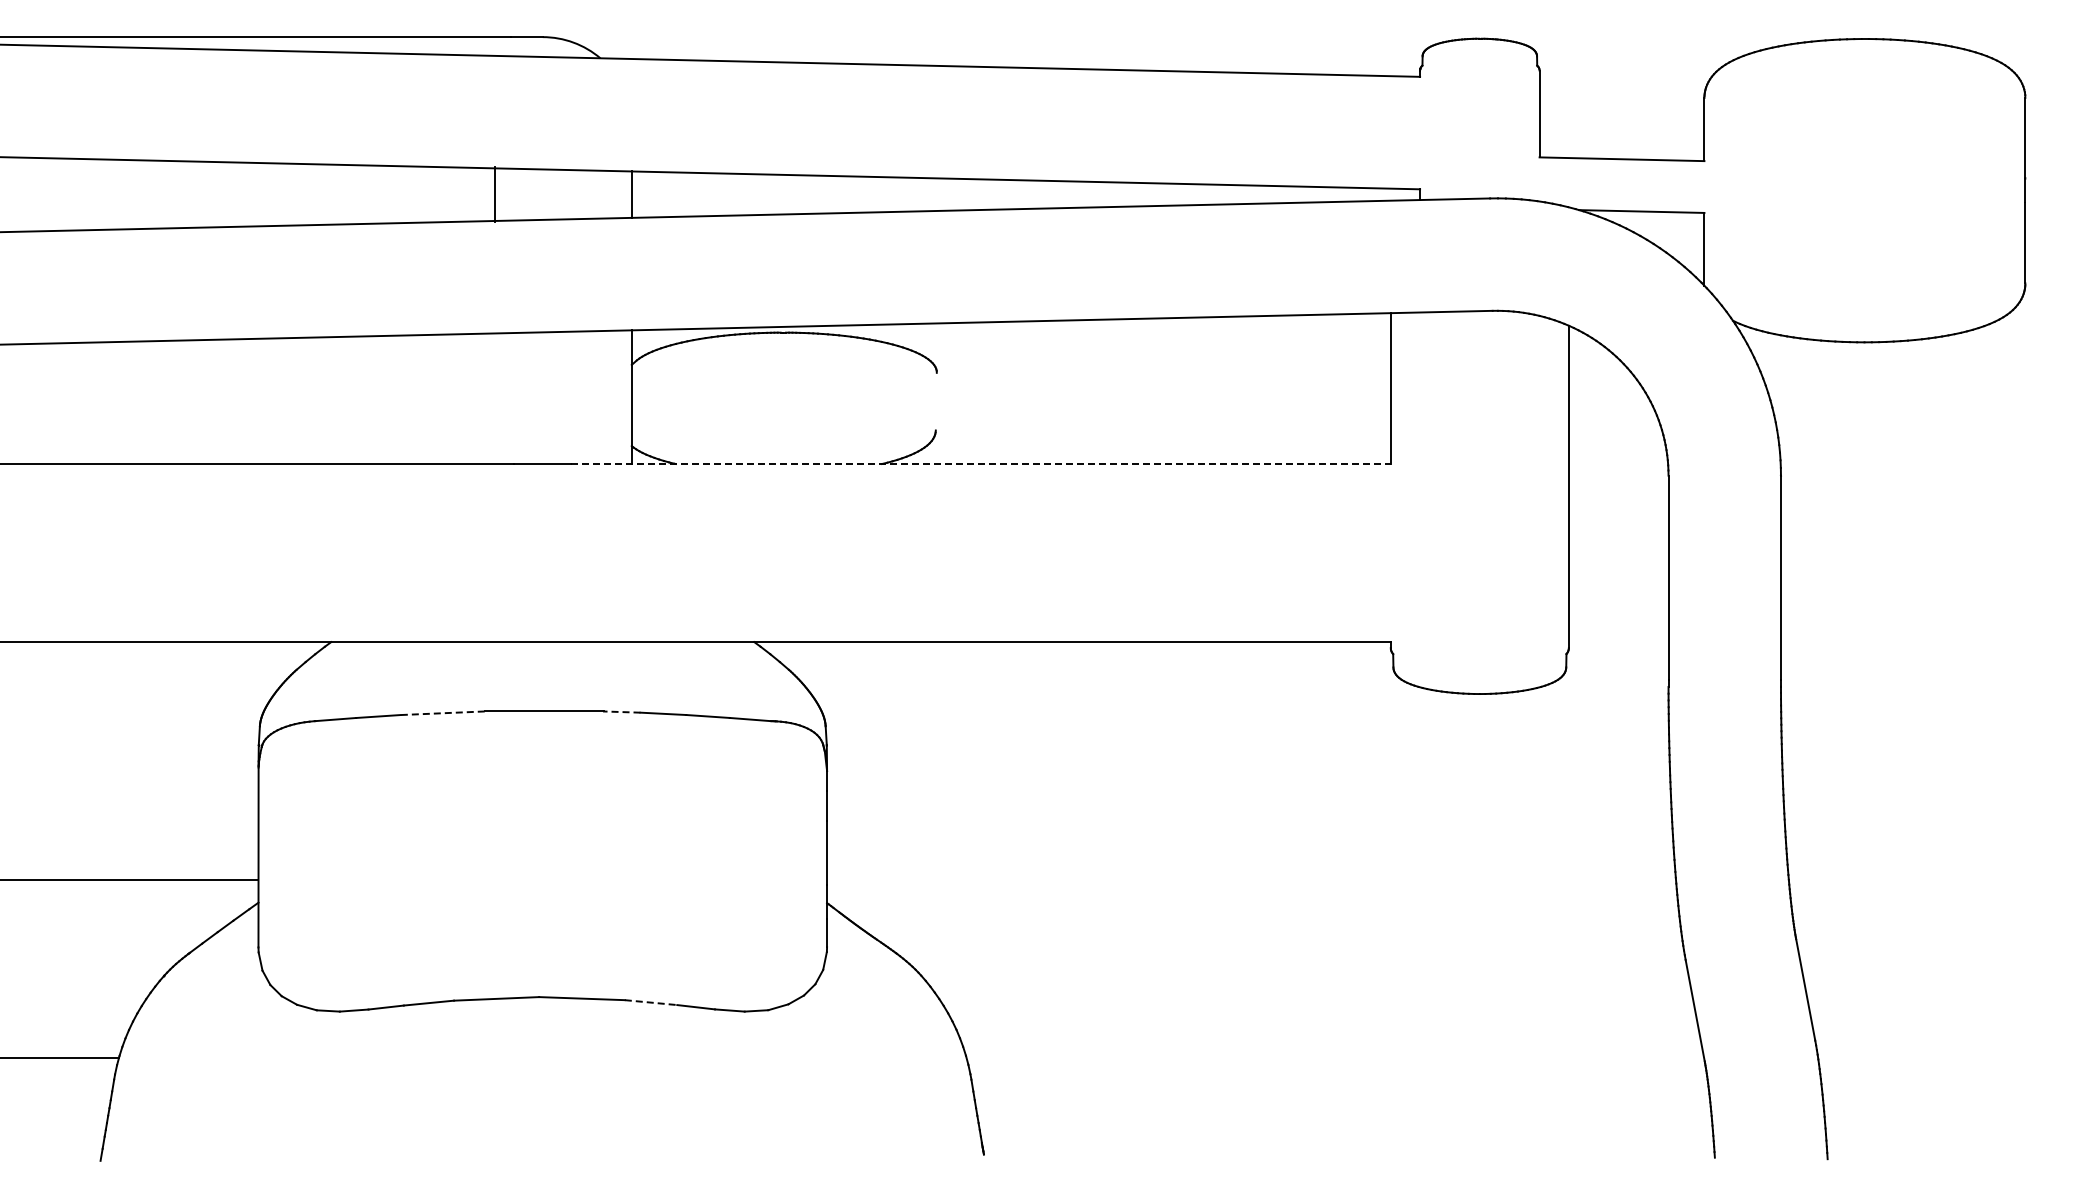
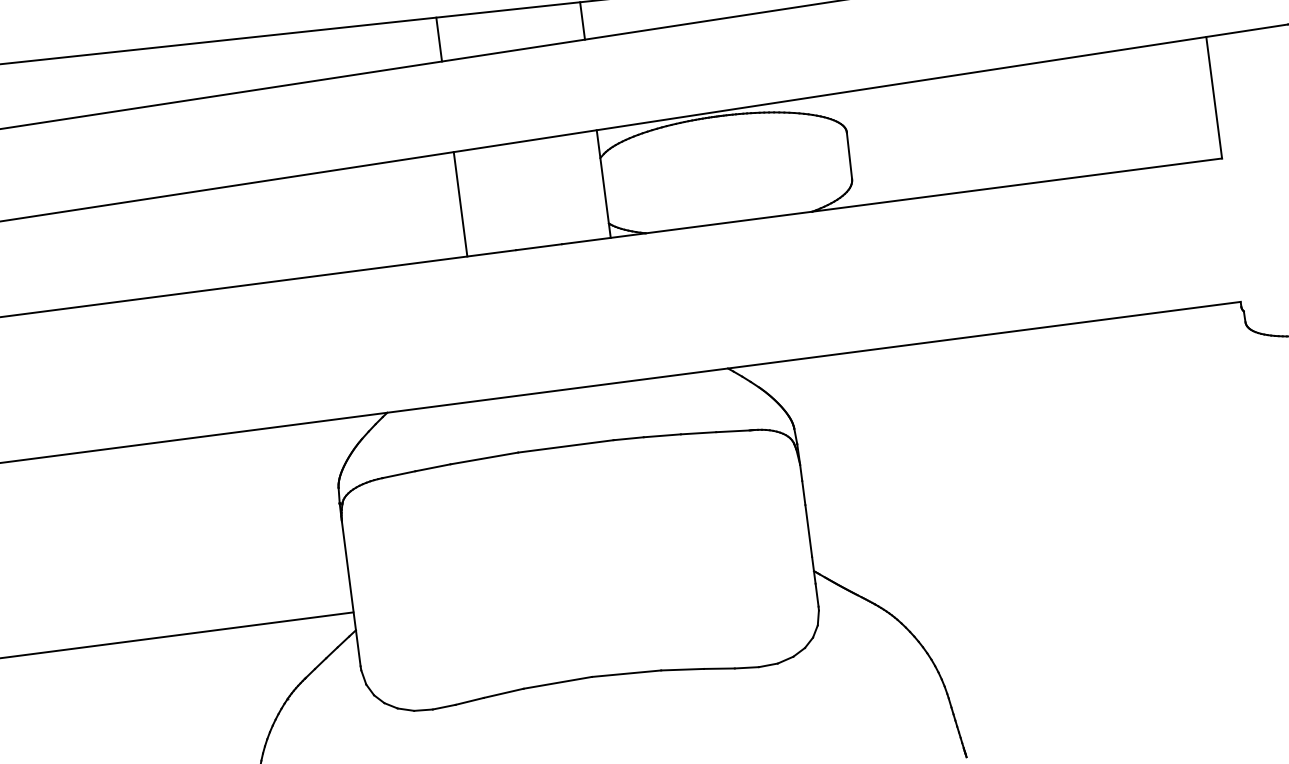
line: (494, 194) -> (438, 39), moved
line: (453, 399) -> (460, 204), added
line: (935, 401) -> (848, 155), added
line: (981, 464) -> (892, 201), dashed -> solid
line: (621, 712) -> (628, 439), dashed -> solid
line: (442, 713) -> (484, 458), dashed -> solid
line: (651, 1002) -> (682, 669), dashed -> solid

